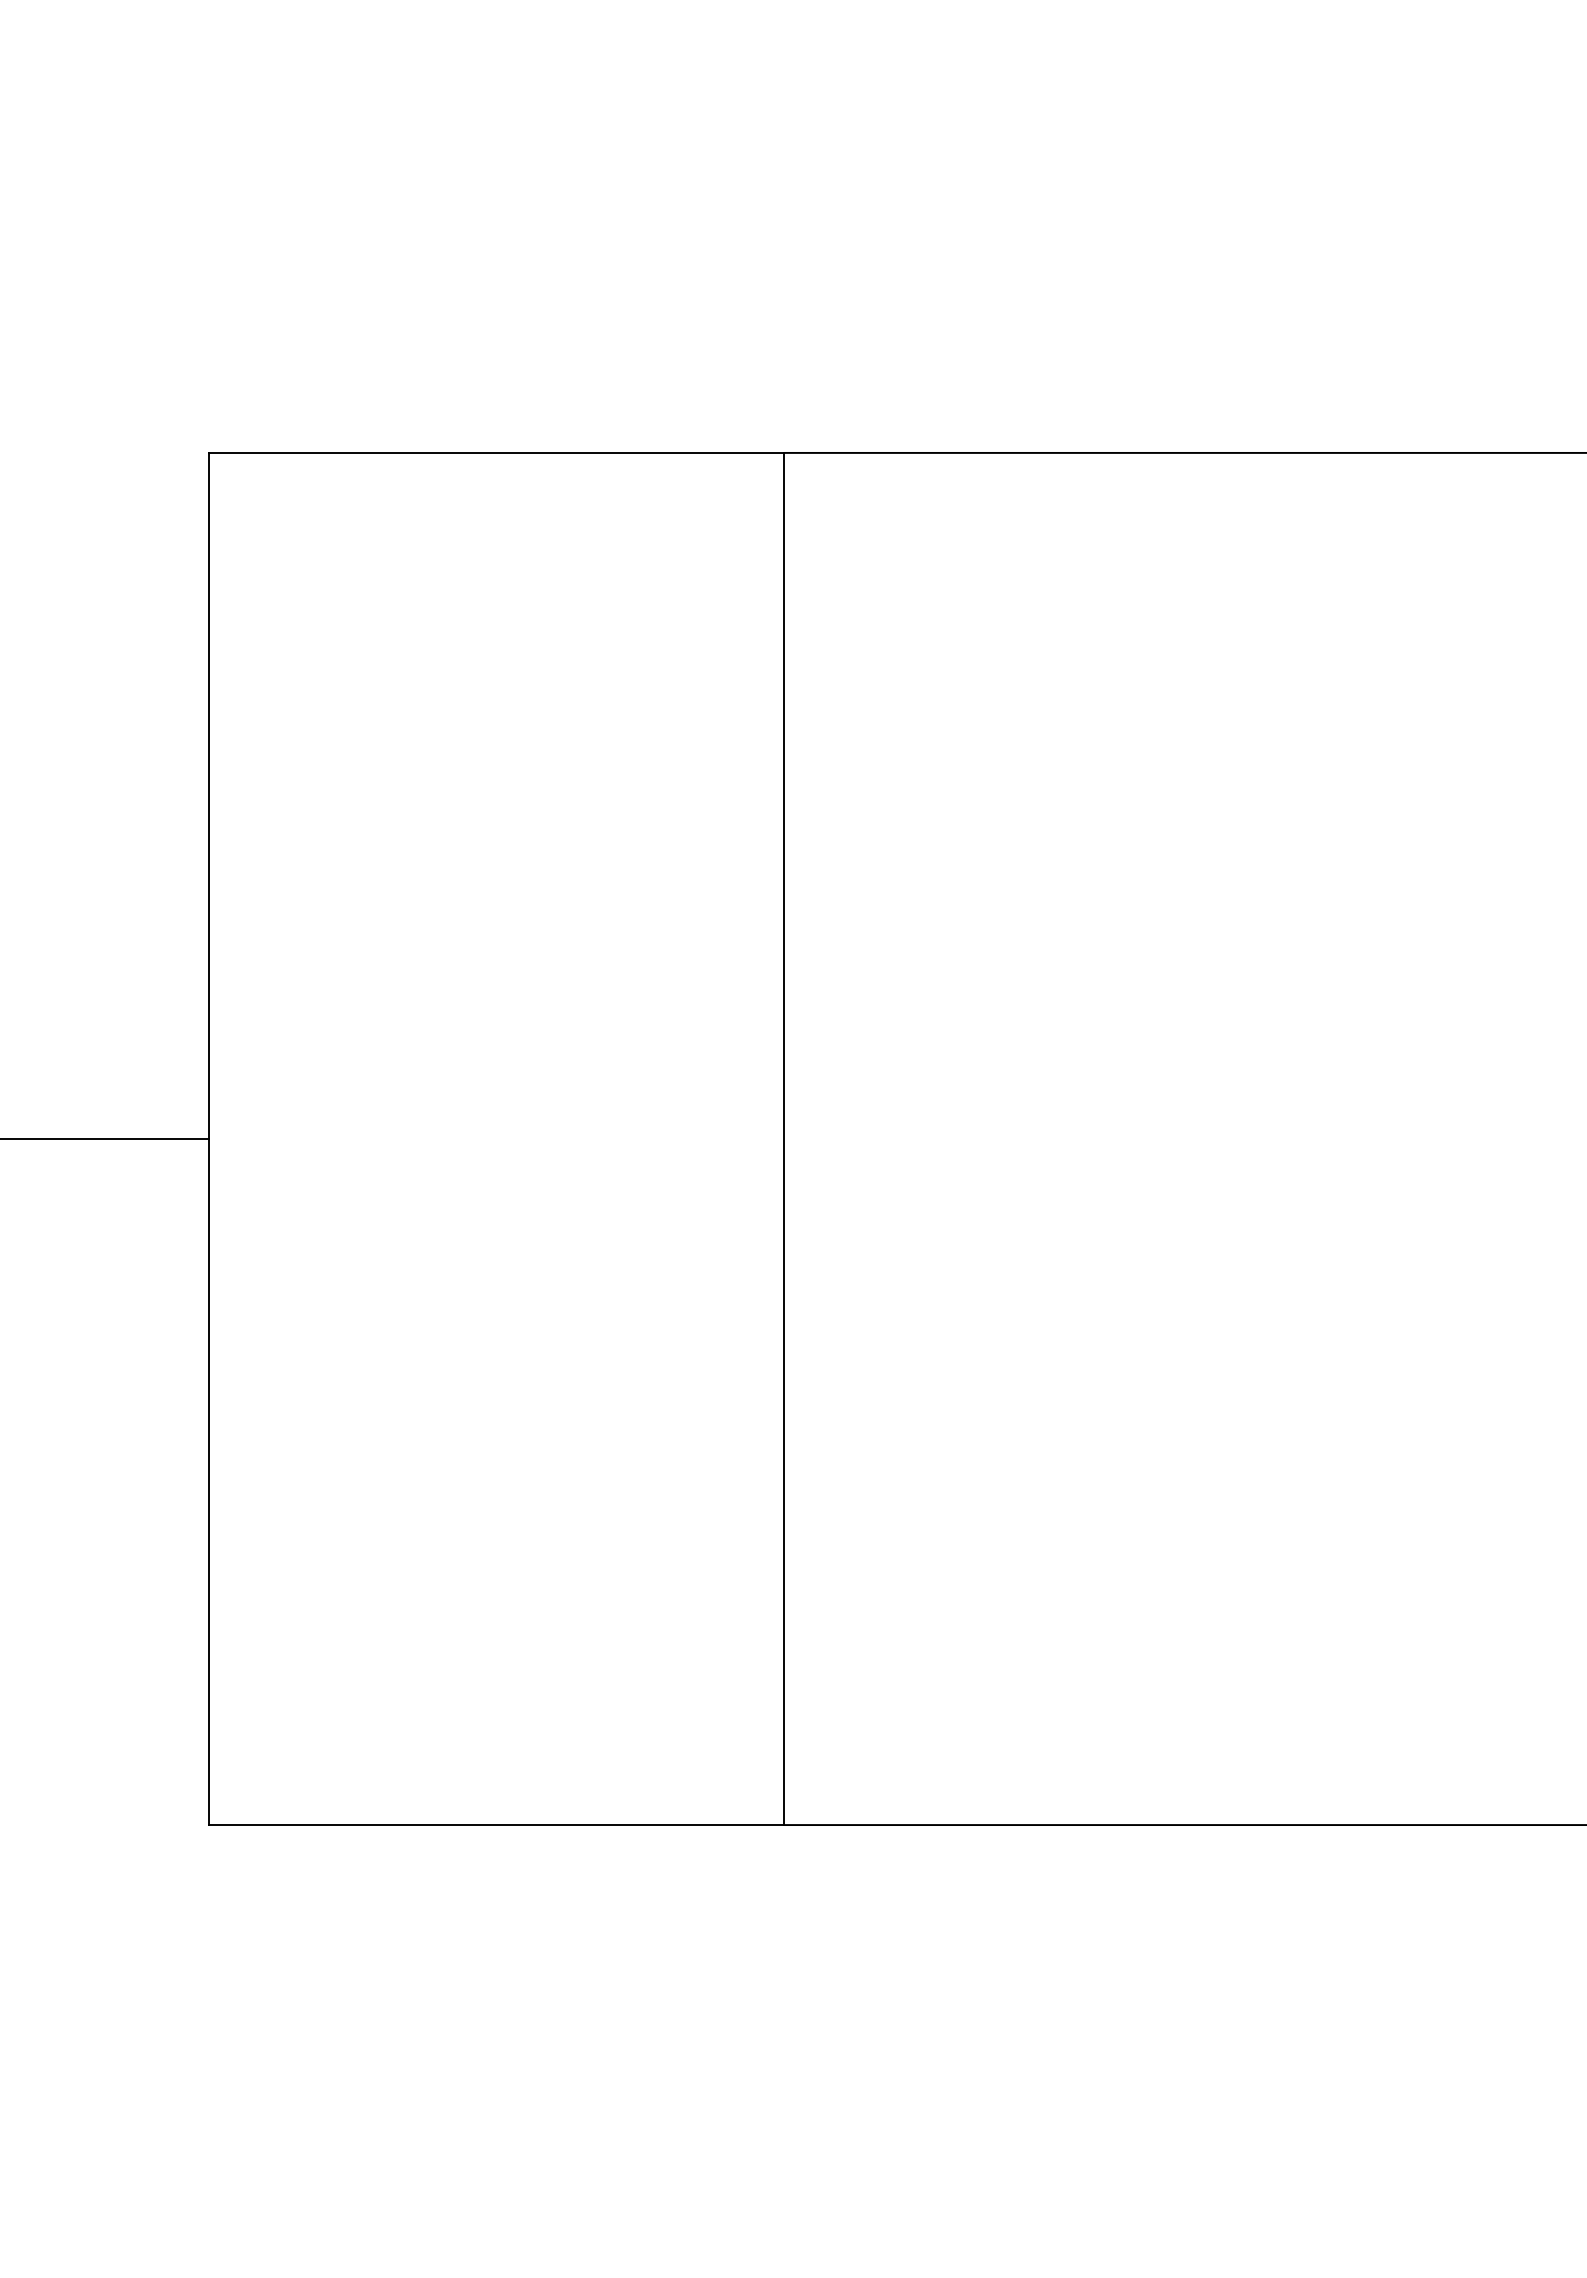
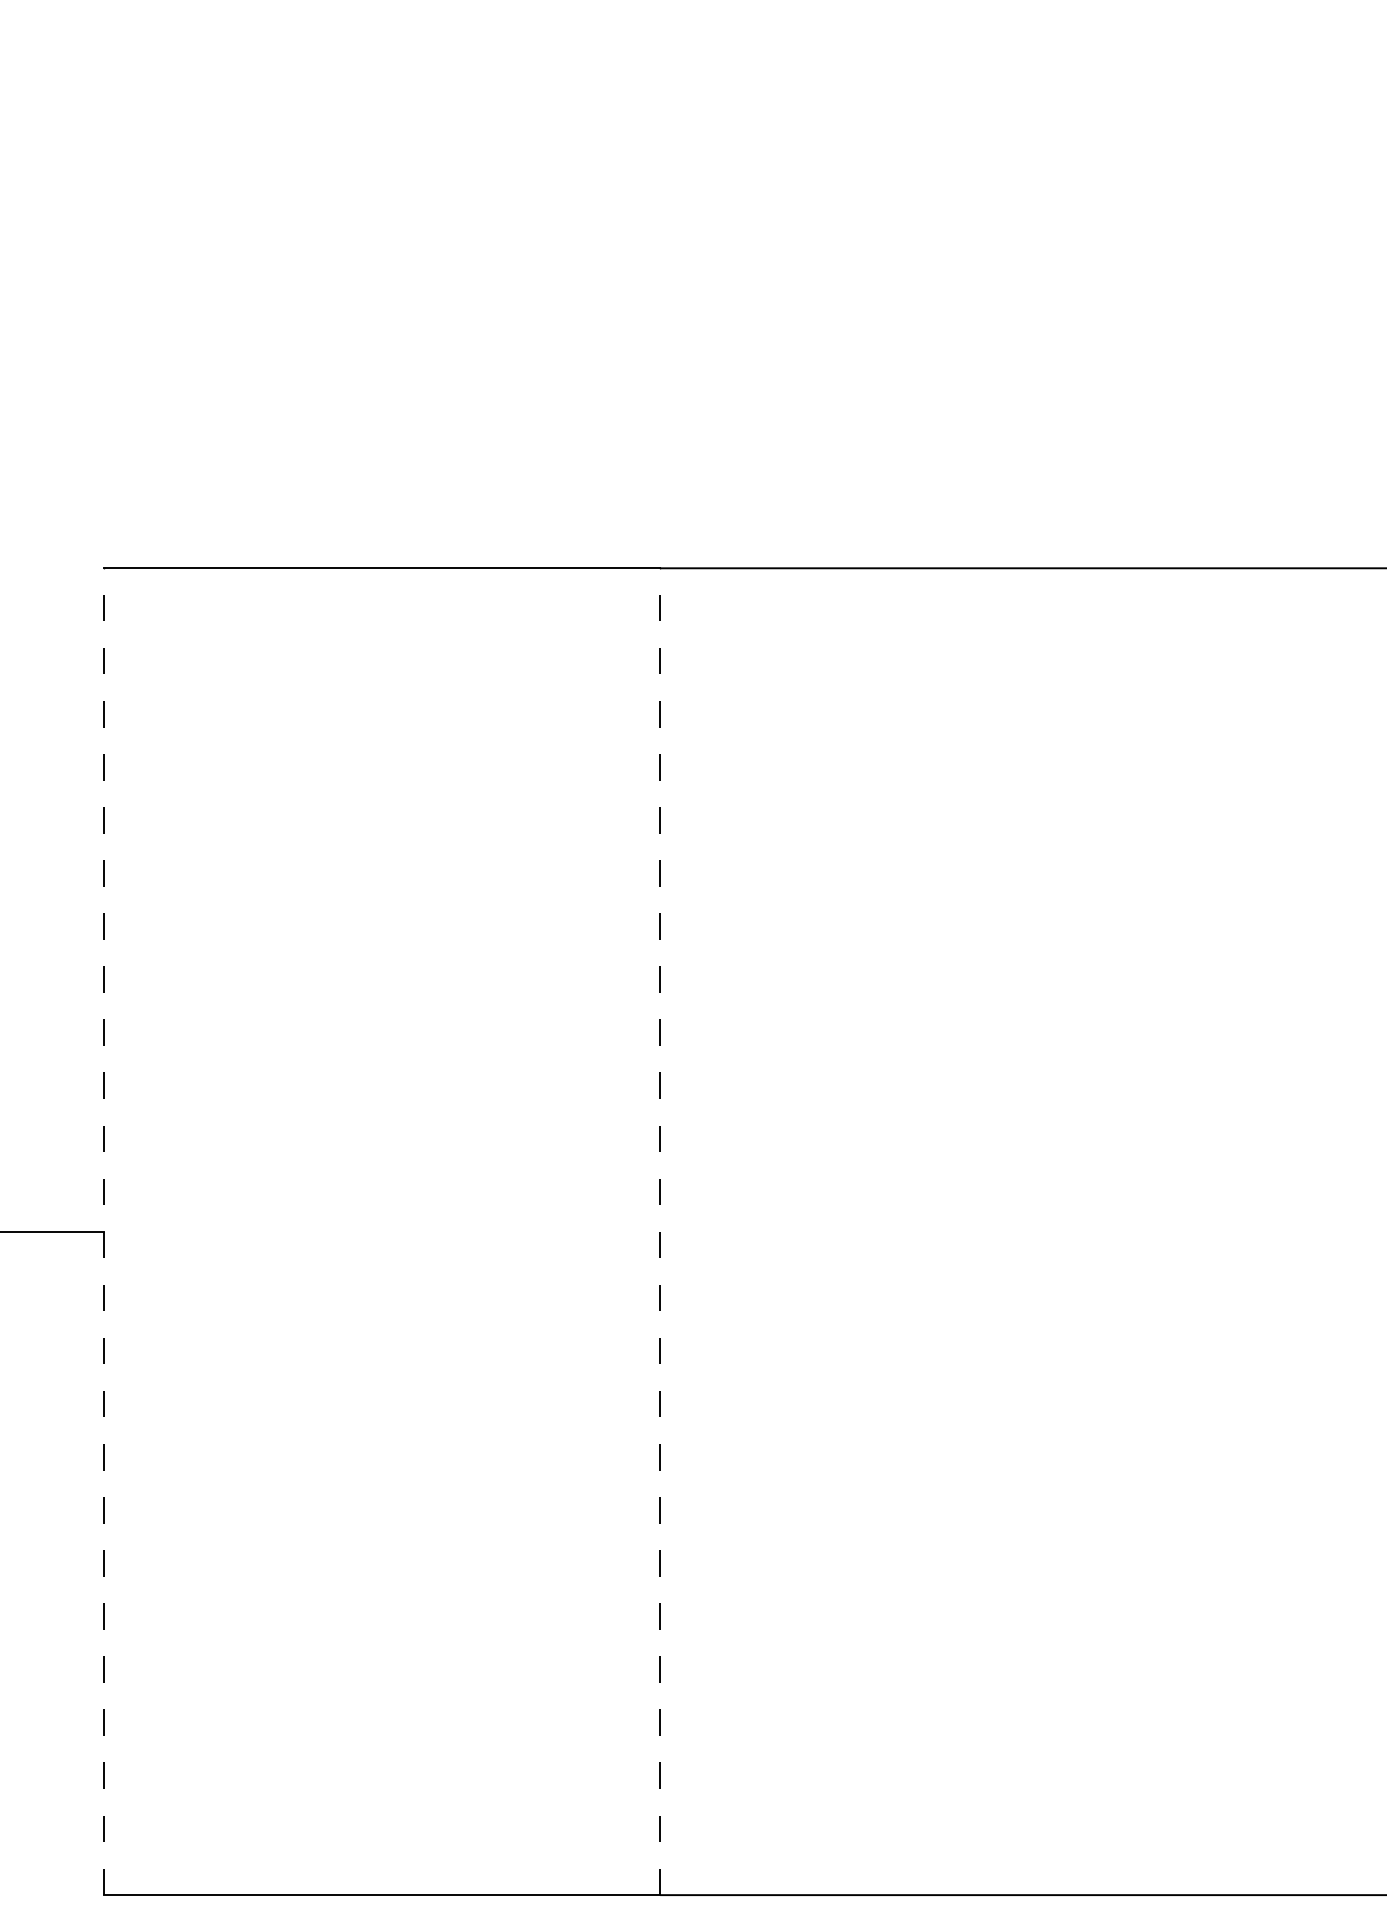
line: (209, 1138) -> (104, 1231), solid -> dashed
line: (784, 1138) -> (660, 1231), solid -> dashed

